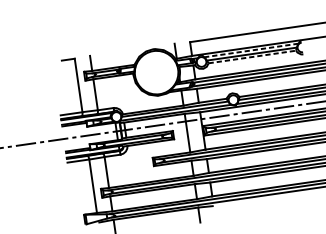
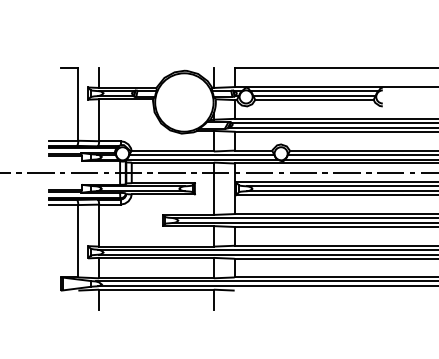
line: (251, 50) -> (314, 91), dashed -> solid
line: (252, 57) -> (314, 100), dashed -> solid

